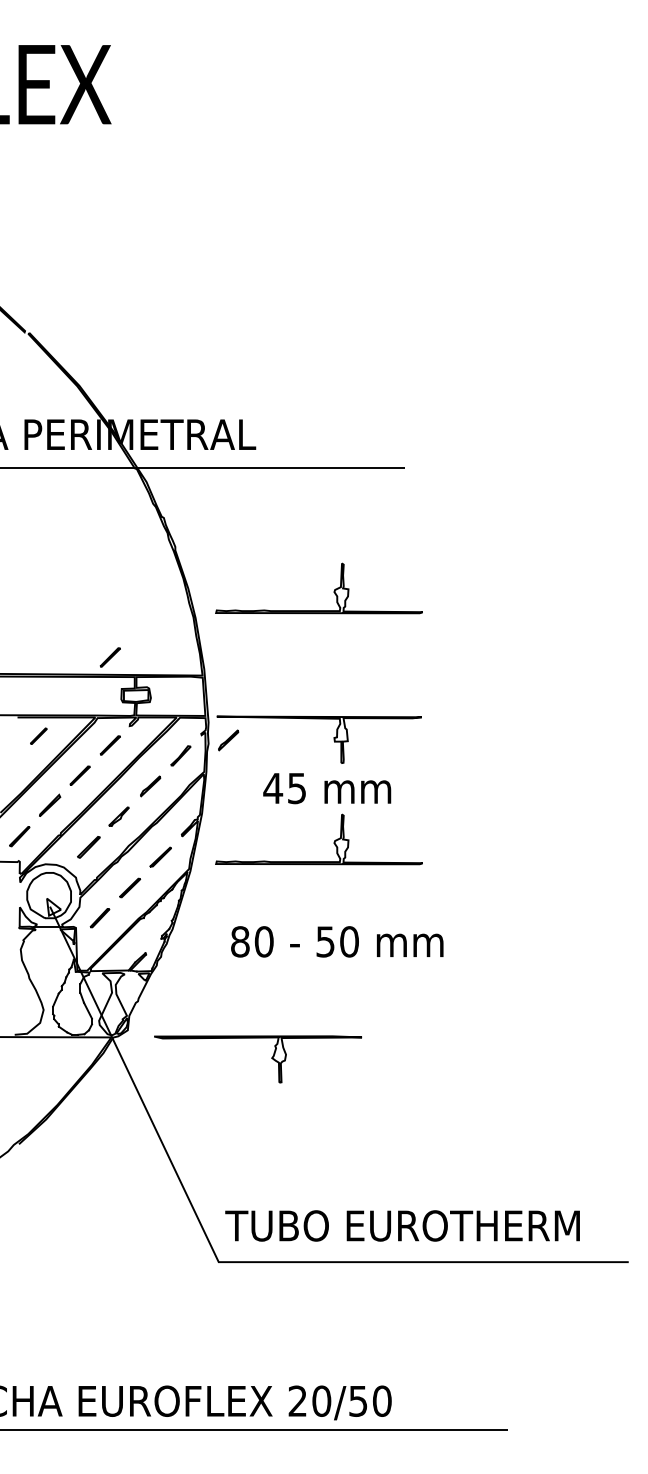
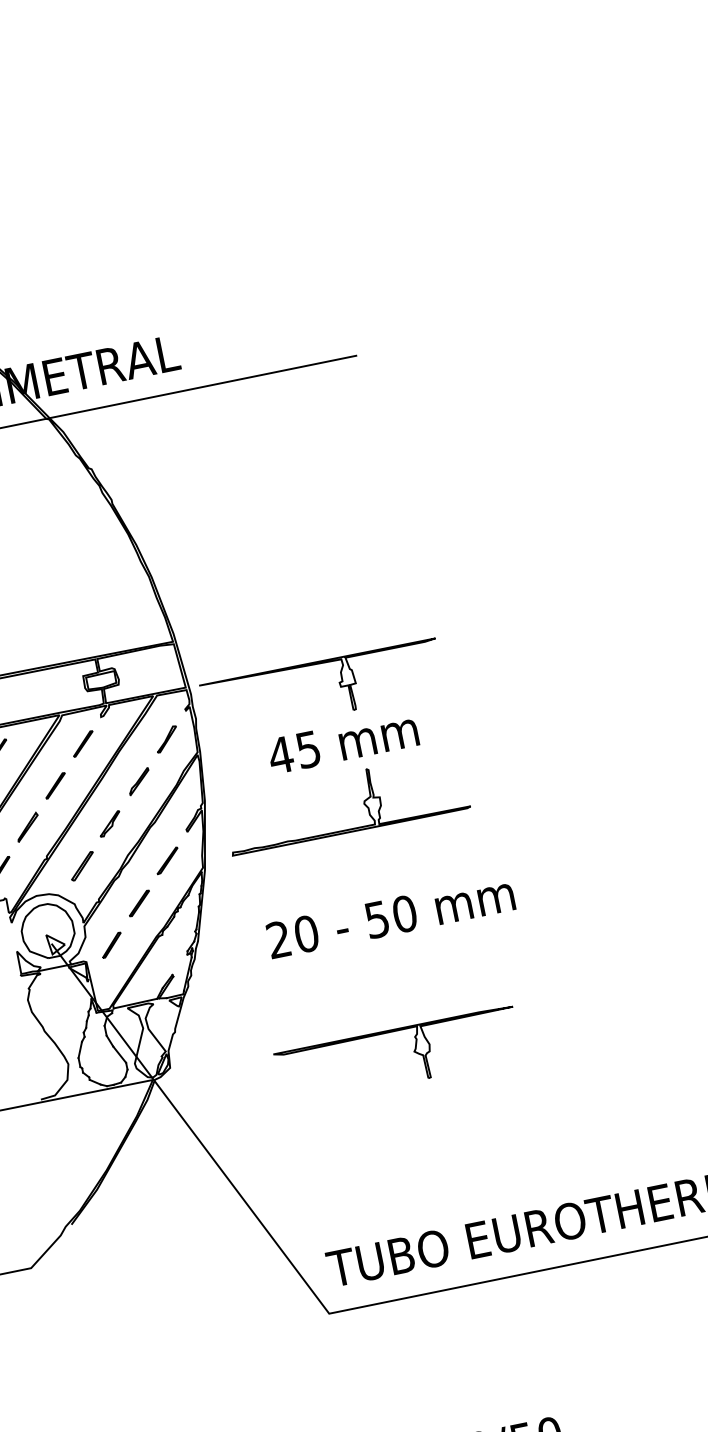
part: (333, 591) -> (304, 514), removed
line: (109, 657) -> (61, 642), removed
part: (228, 740) -> (218, 710), removed
text: (240, 941) -> (279, 939), 80 -> 20
part: (271, 1058) -> (413, 1052), moved

